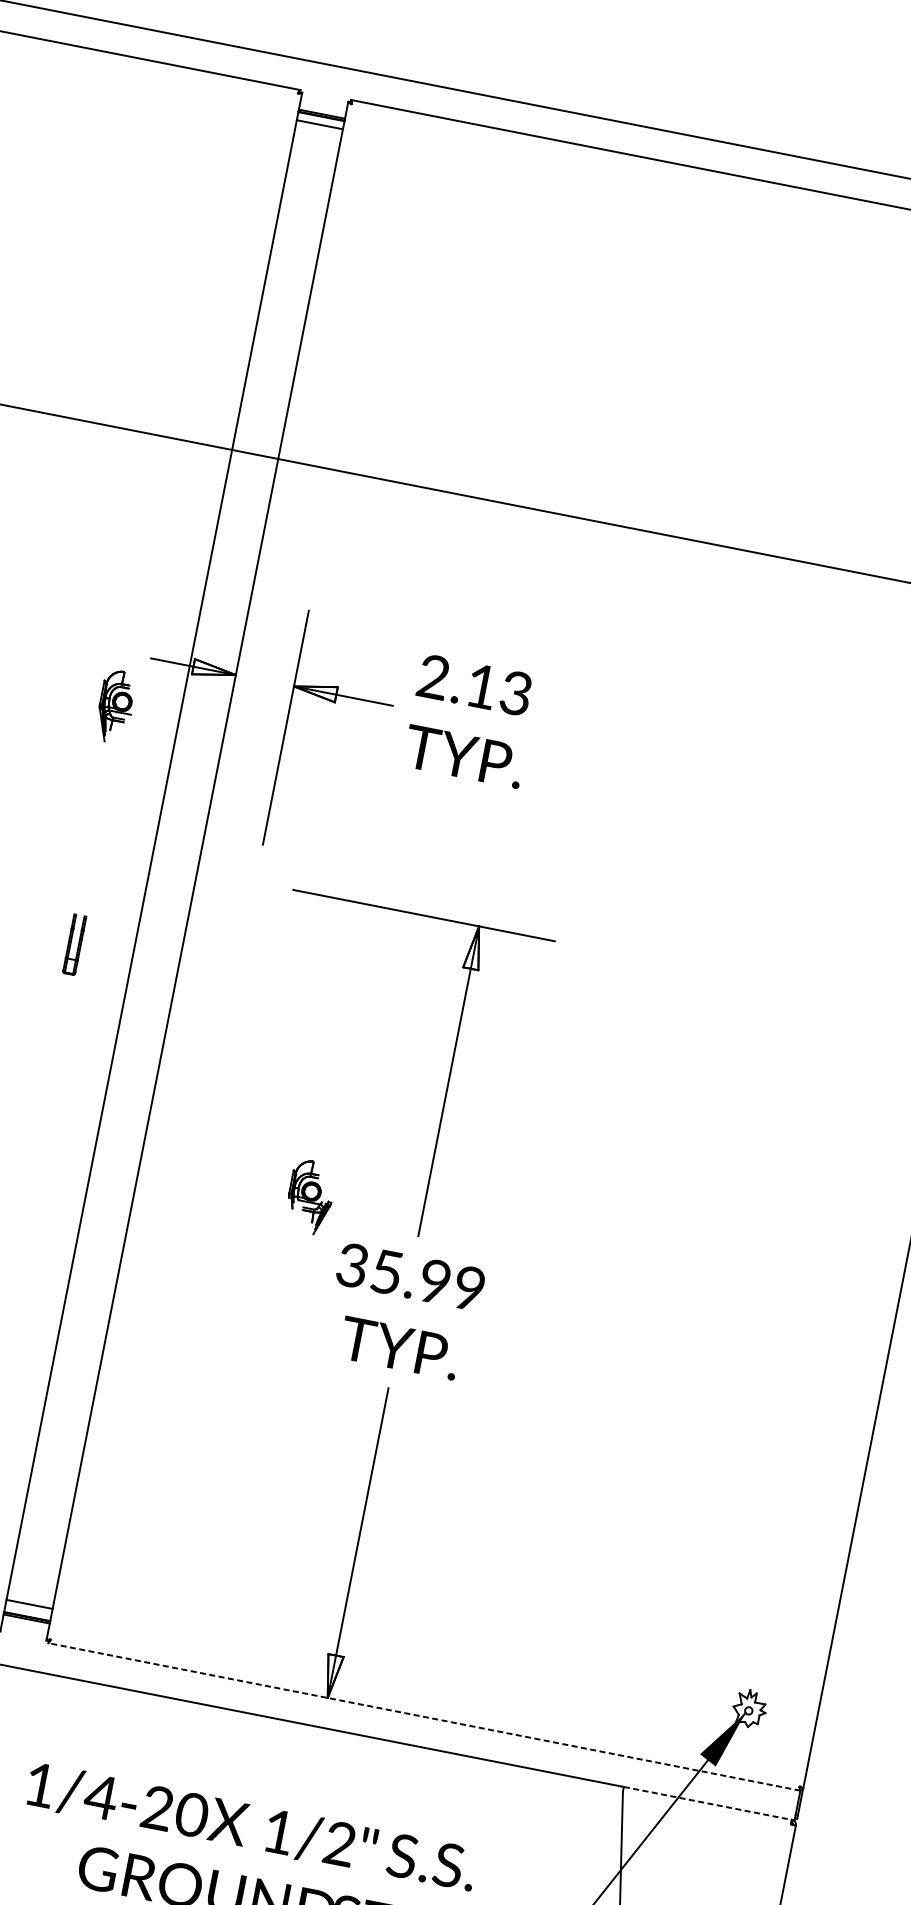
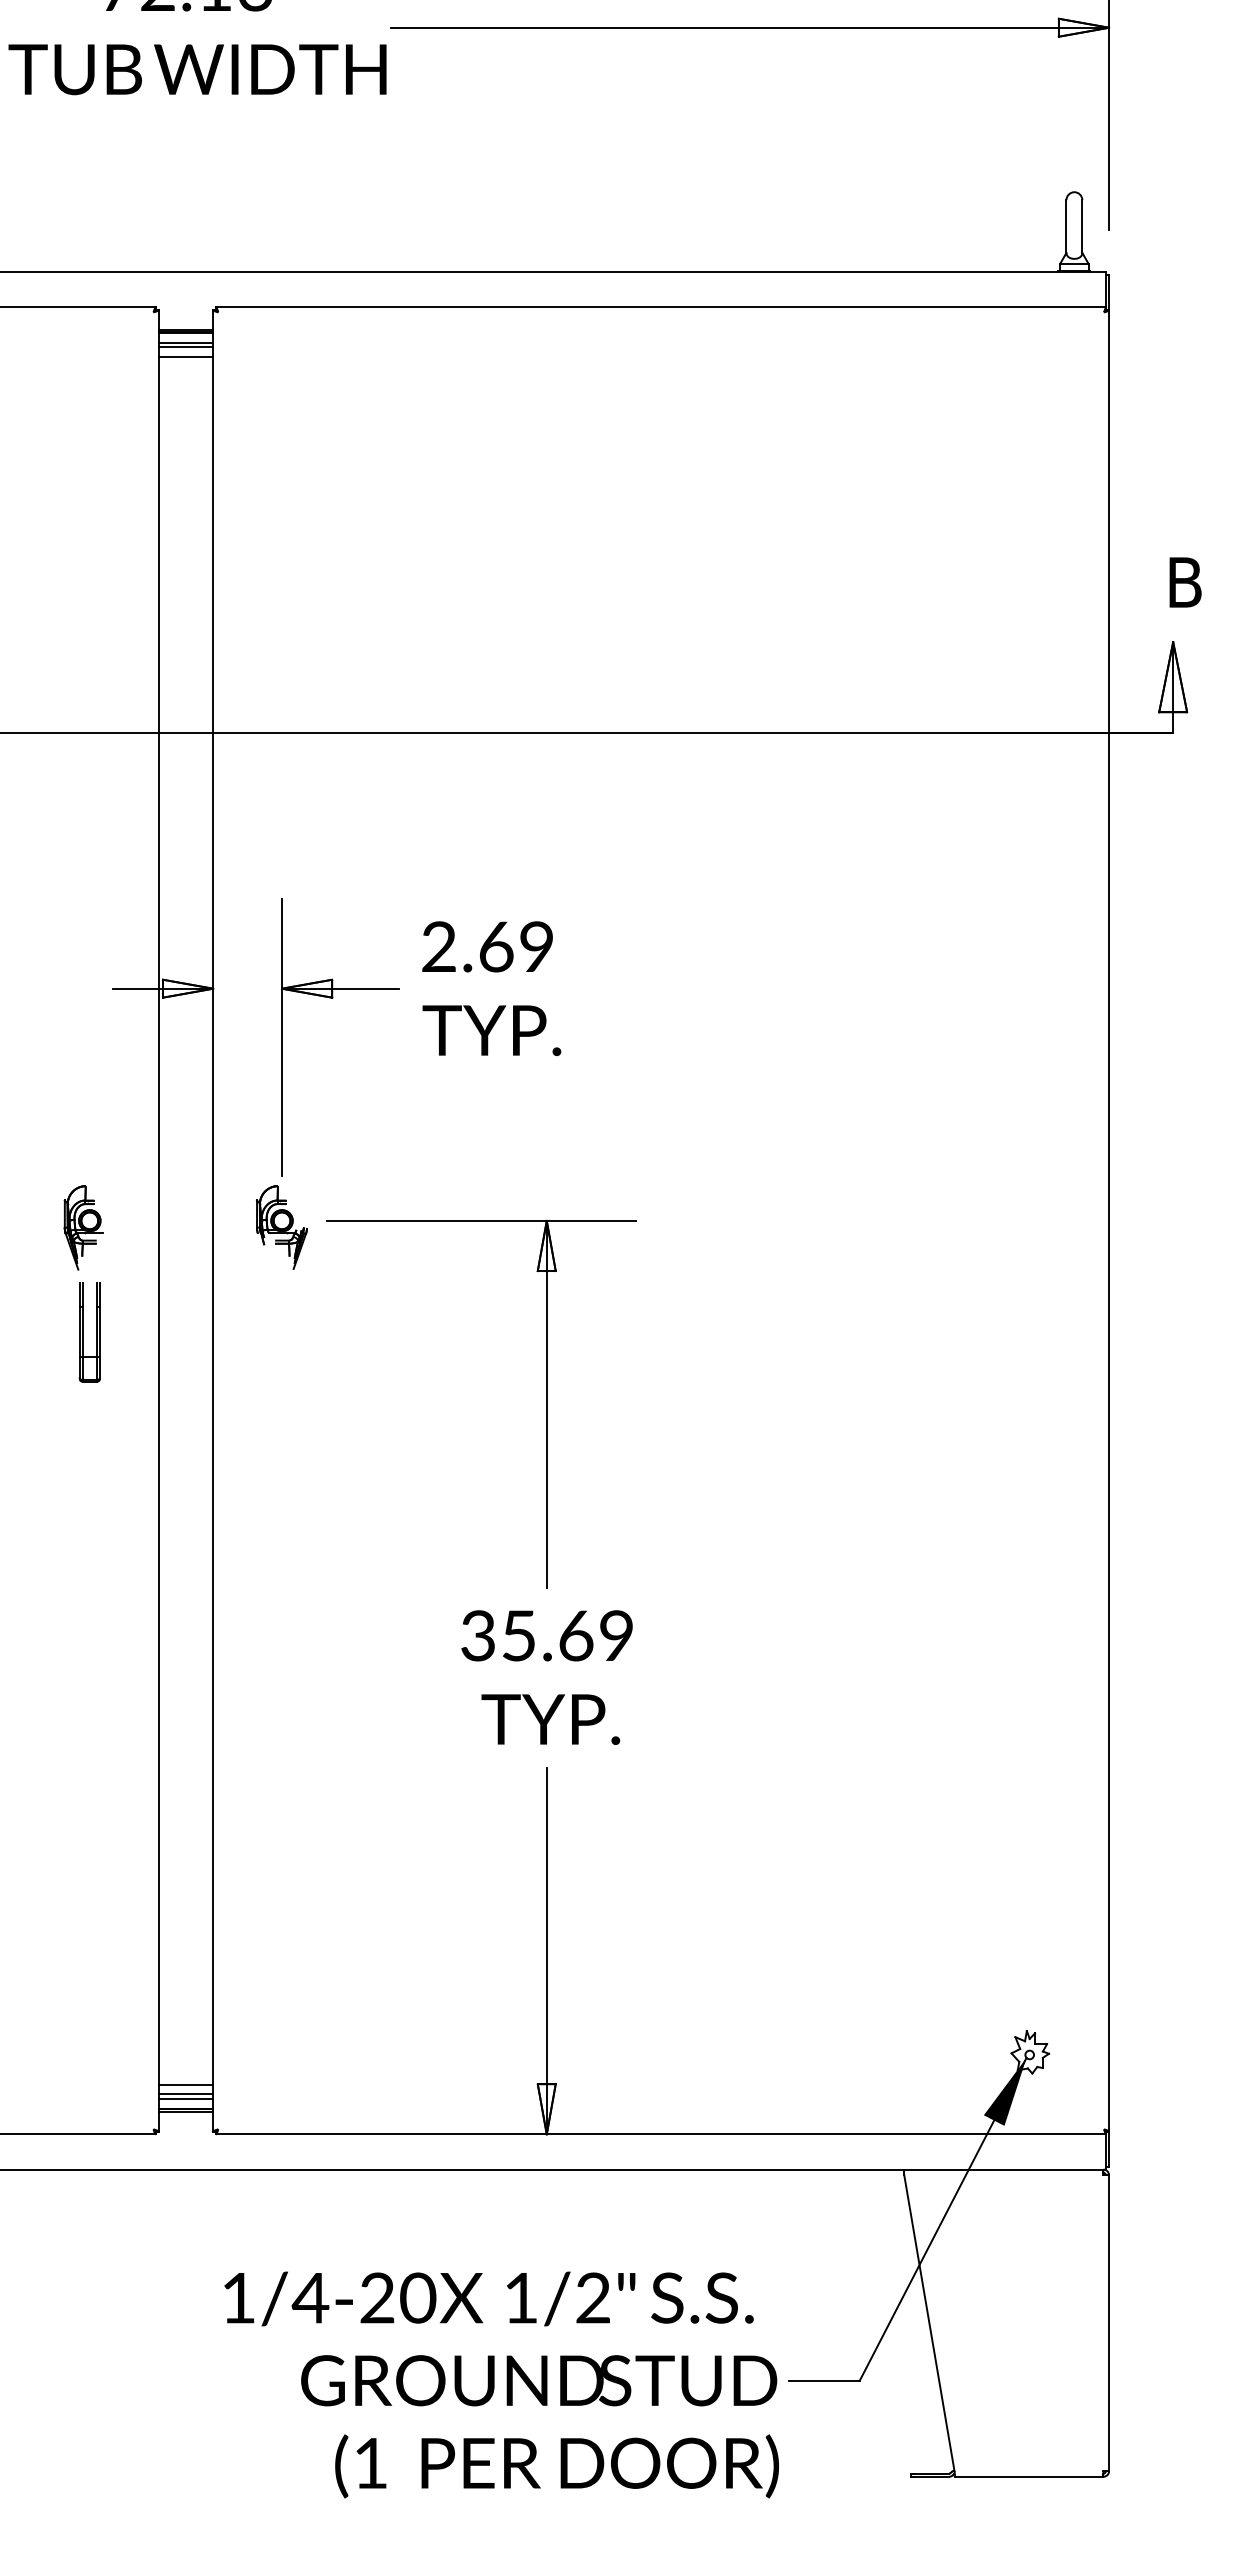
line: (318, 128) -> (185, 347), added
line: (317, 136) -> (185, 356), added
text: (499, 689) -> (516, 946), 2.13 -> 2.69
part: (115, 706) -> (83, 1227), moved
part: (74, 944) -> (89, 1332), size x1.43
part: (309, 1197) -> (281, 1227), moved
text: (435, 1281) -> (576, 1635), 35.99 -> 35.69
line: (30, 1595) -> (185, 2084), added
line: (28, 1608) -> (185, 2099), added
line: (423, 1716) -> (660, 2134), dashed -> solid
line: (708, 1803) -> (1004, 2169), dashed -> solid

